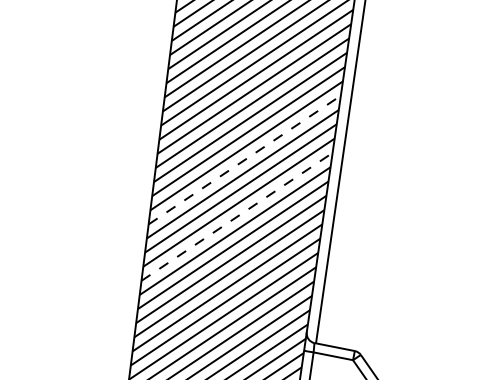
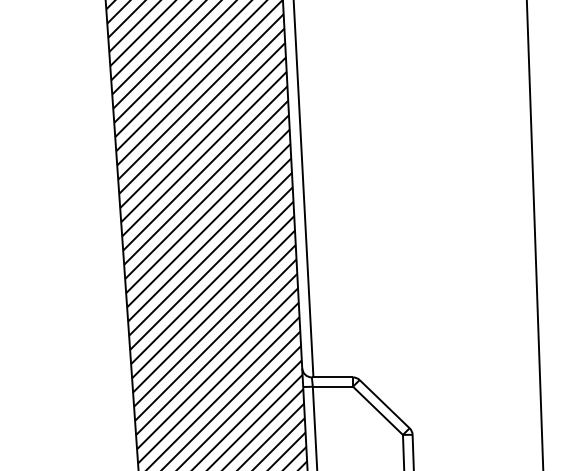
line: (244, 160) -> (207, 211), dashed -> solid
line: (237, 216) -> (211, 268), dashed -> solid

